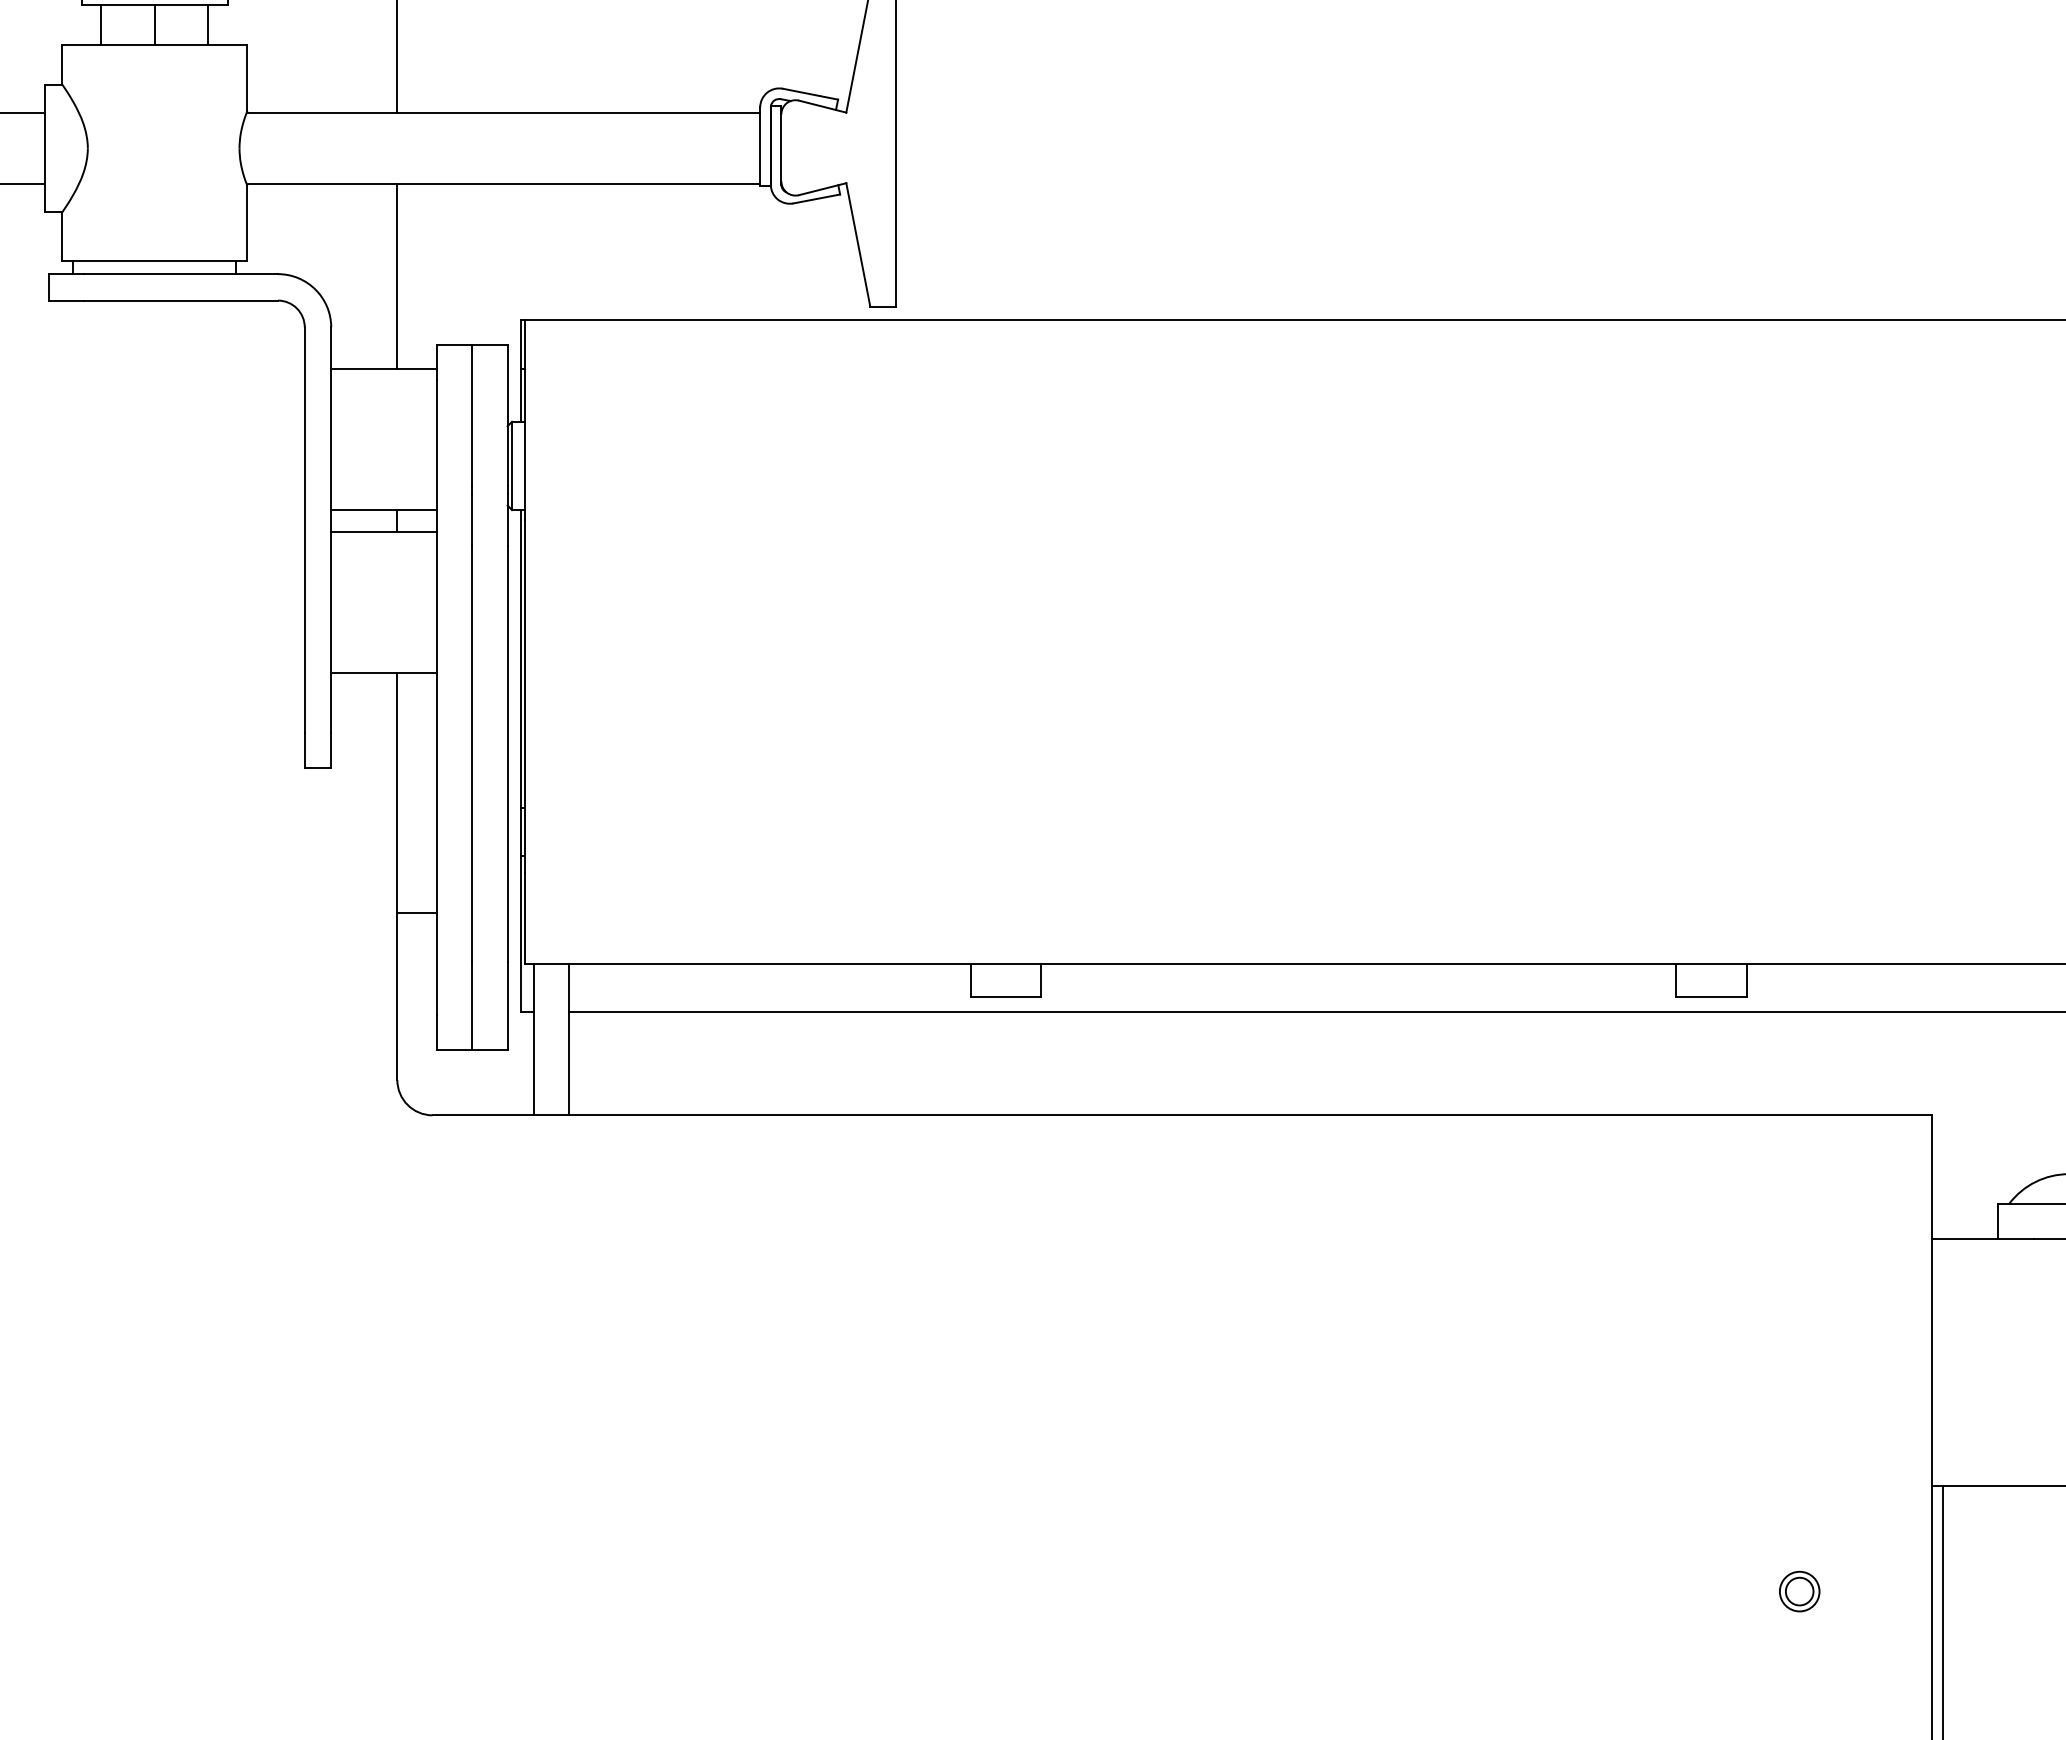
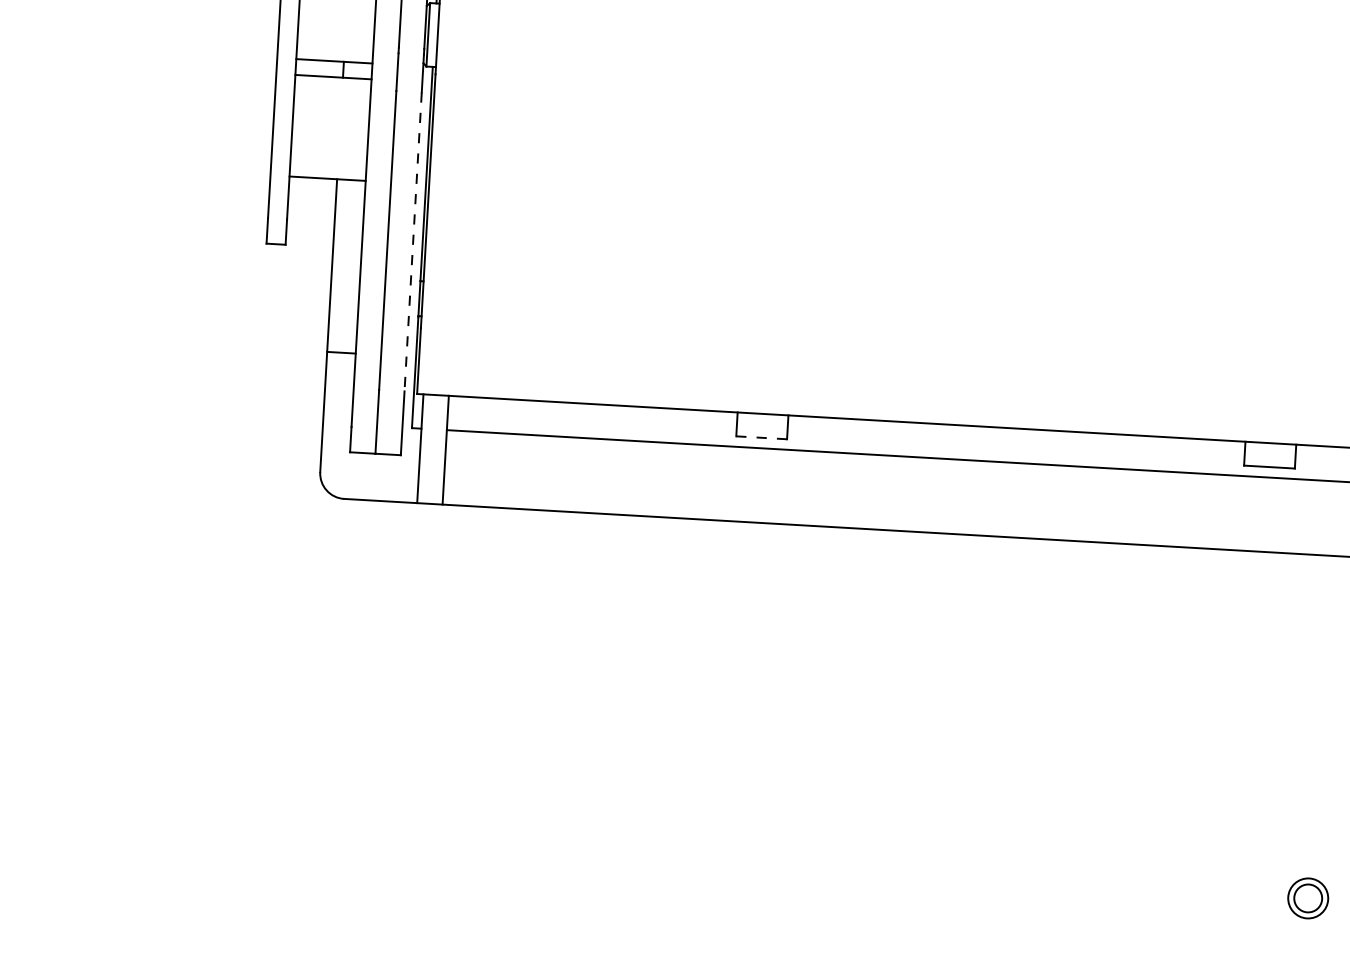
line: (507, 753) -> (413, 241), solid -> dashed
line: (1006, 997) -> (762, 437), solid -> dashed
part: (1799, 1591) -> (1308, 898), size x1.4

